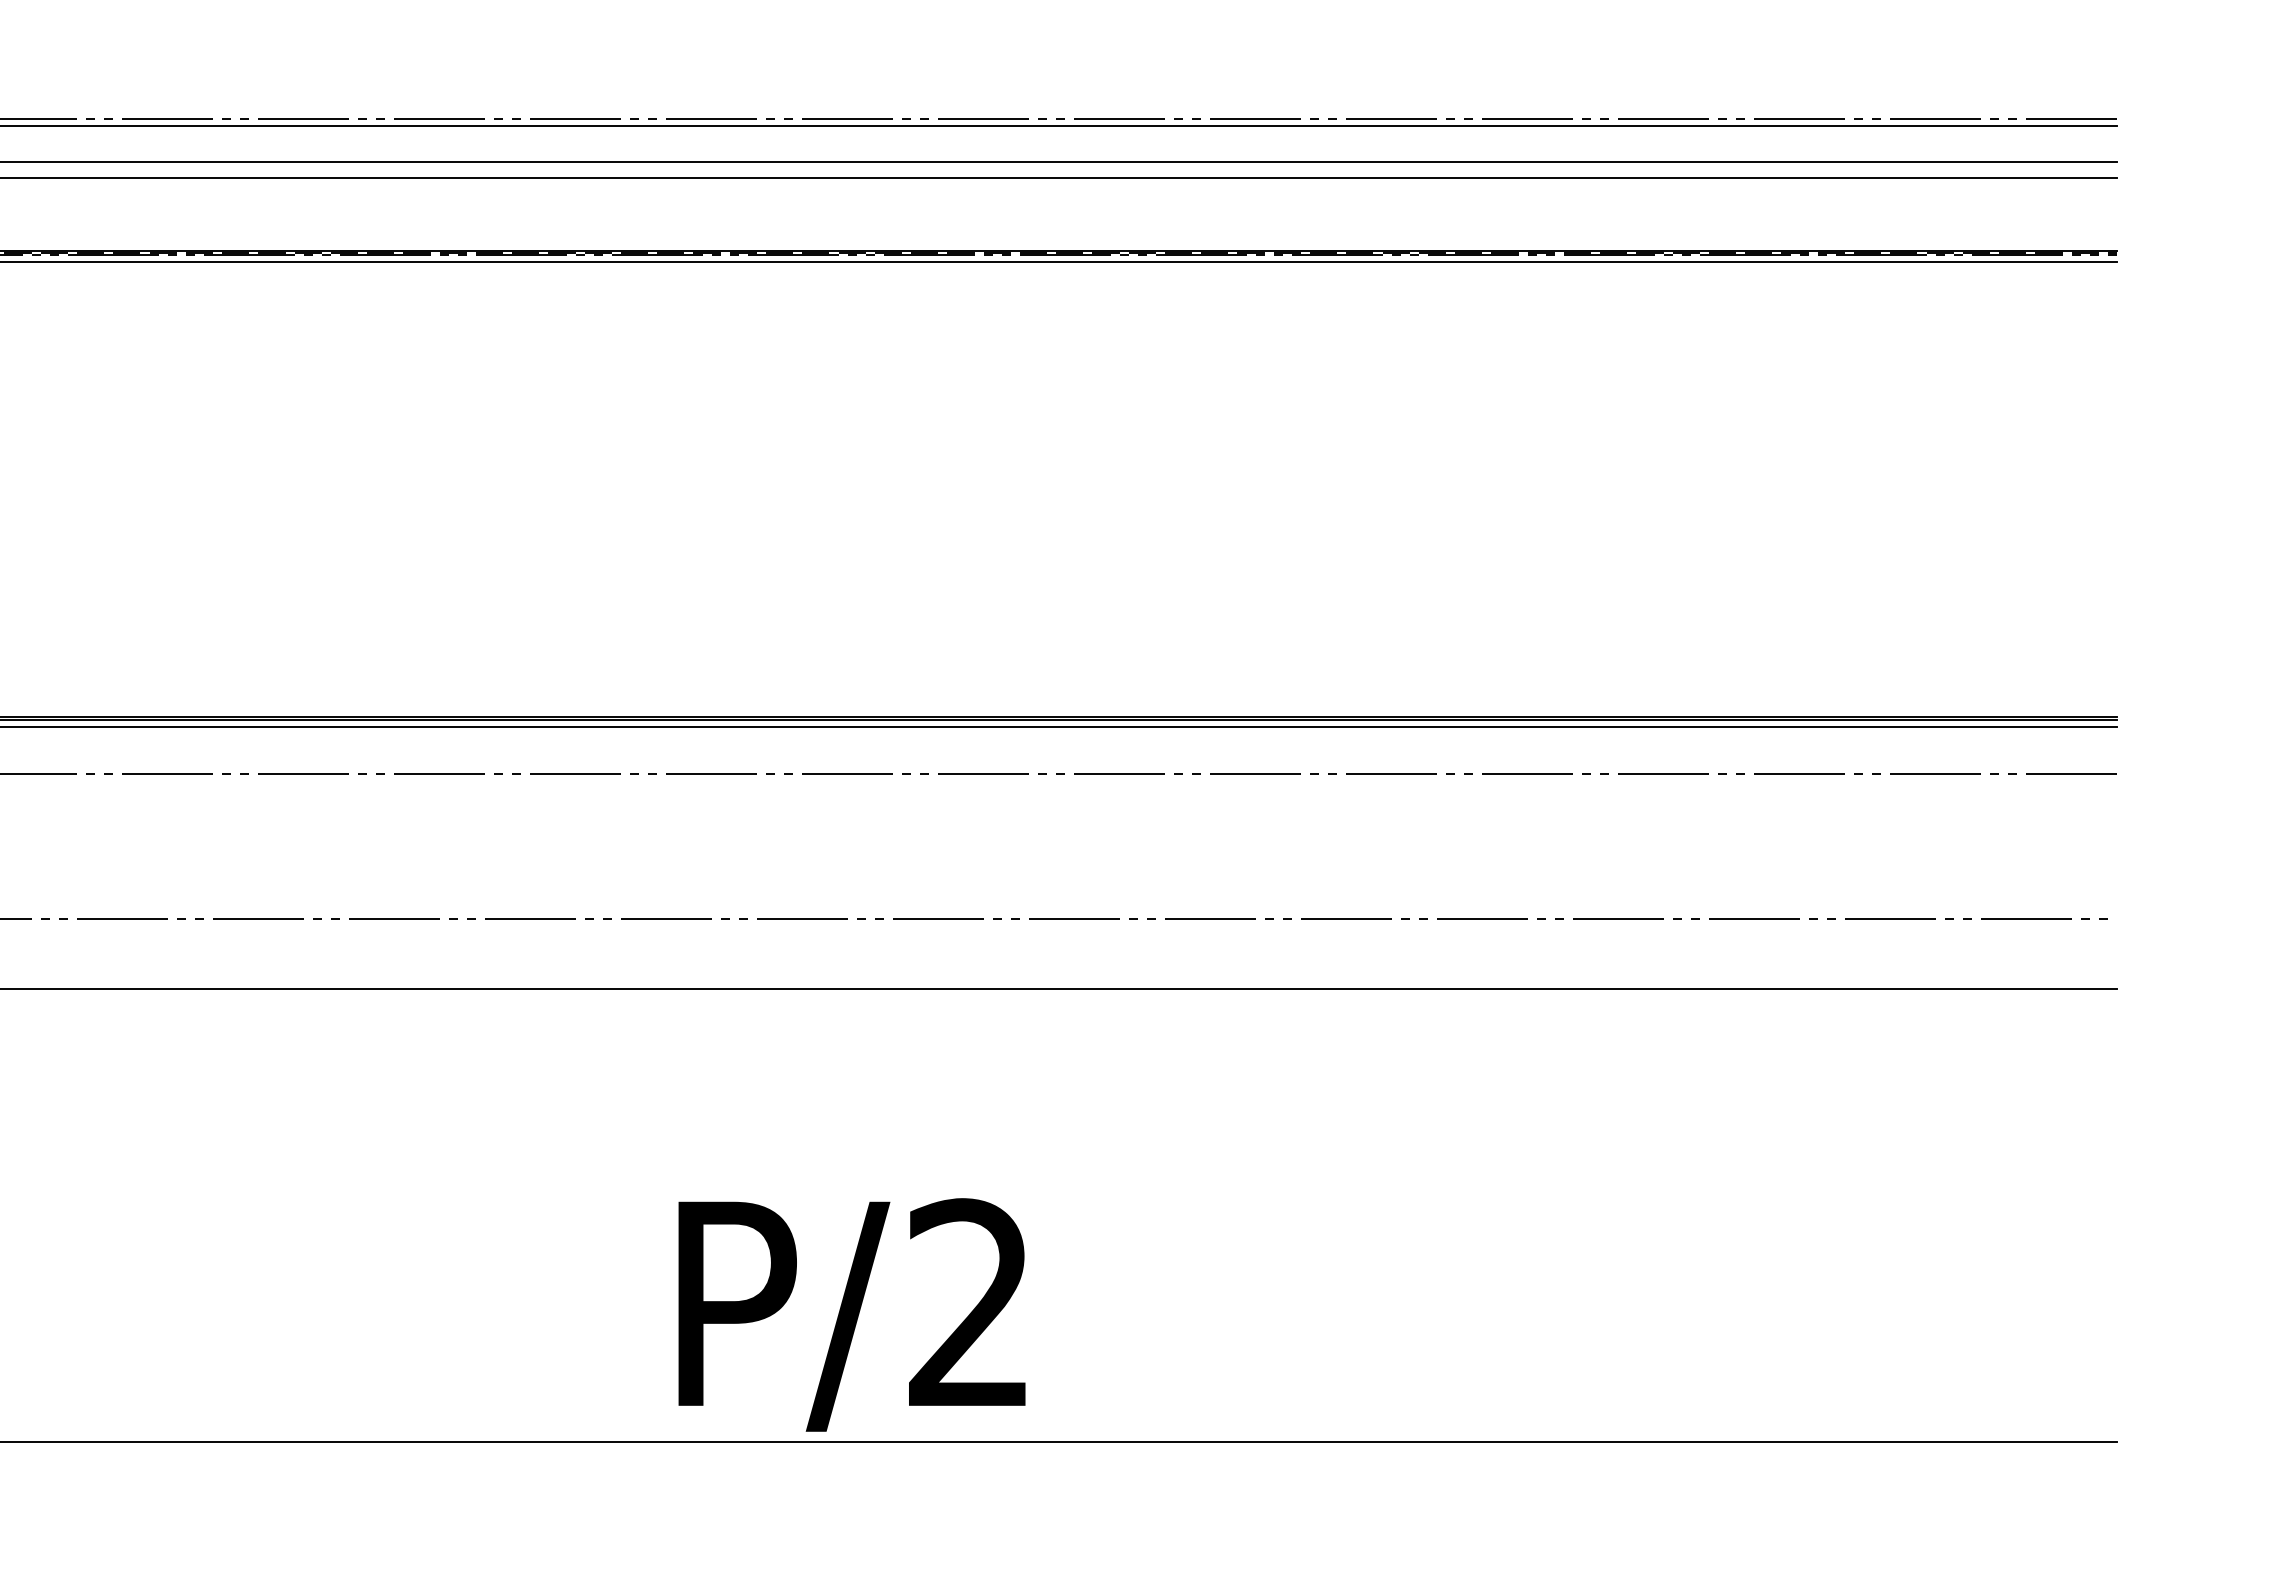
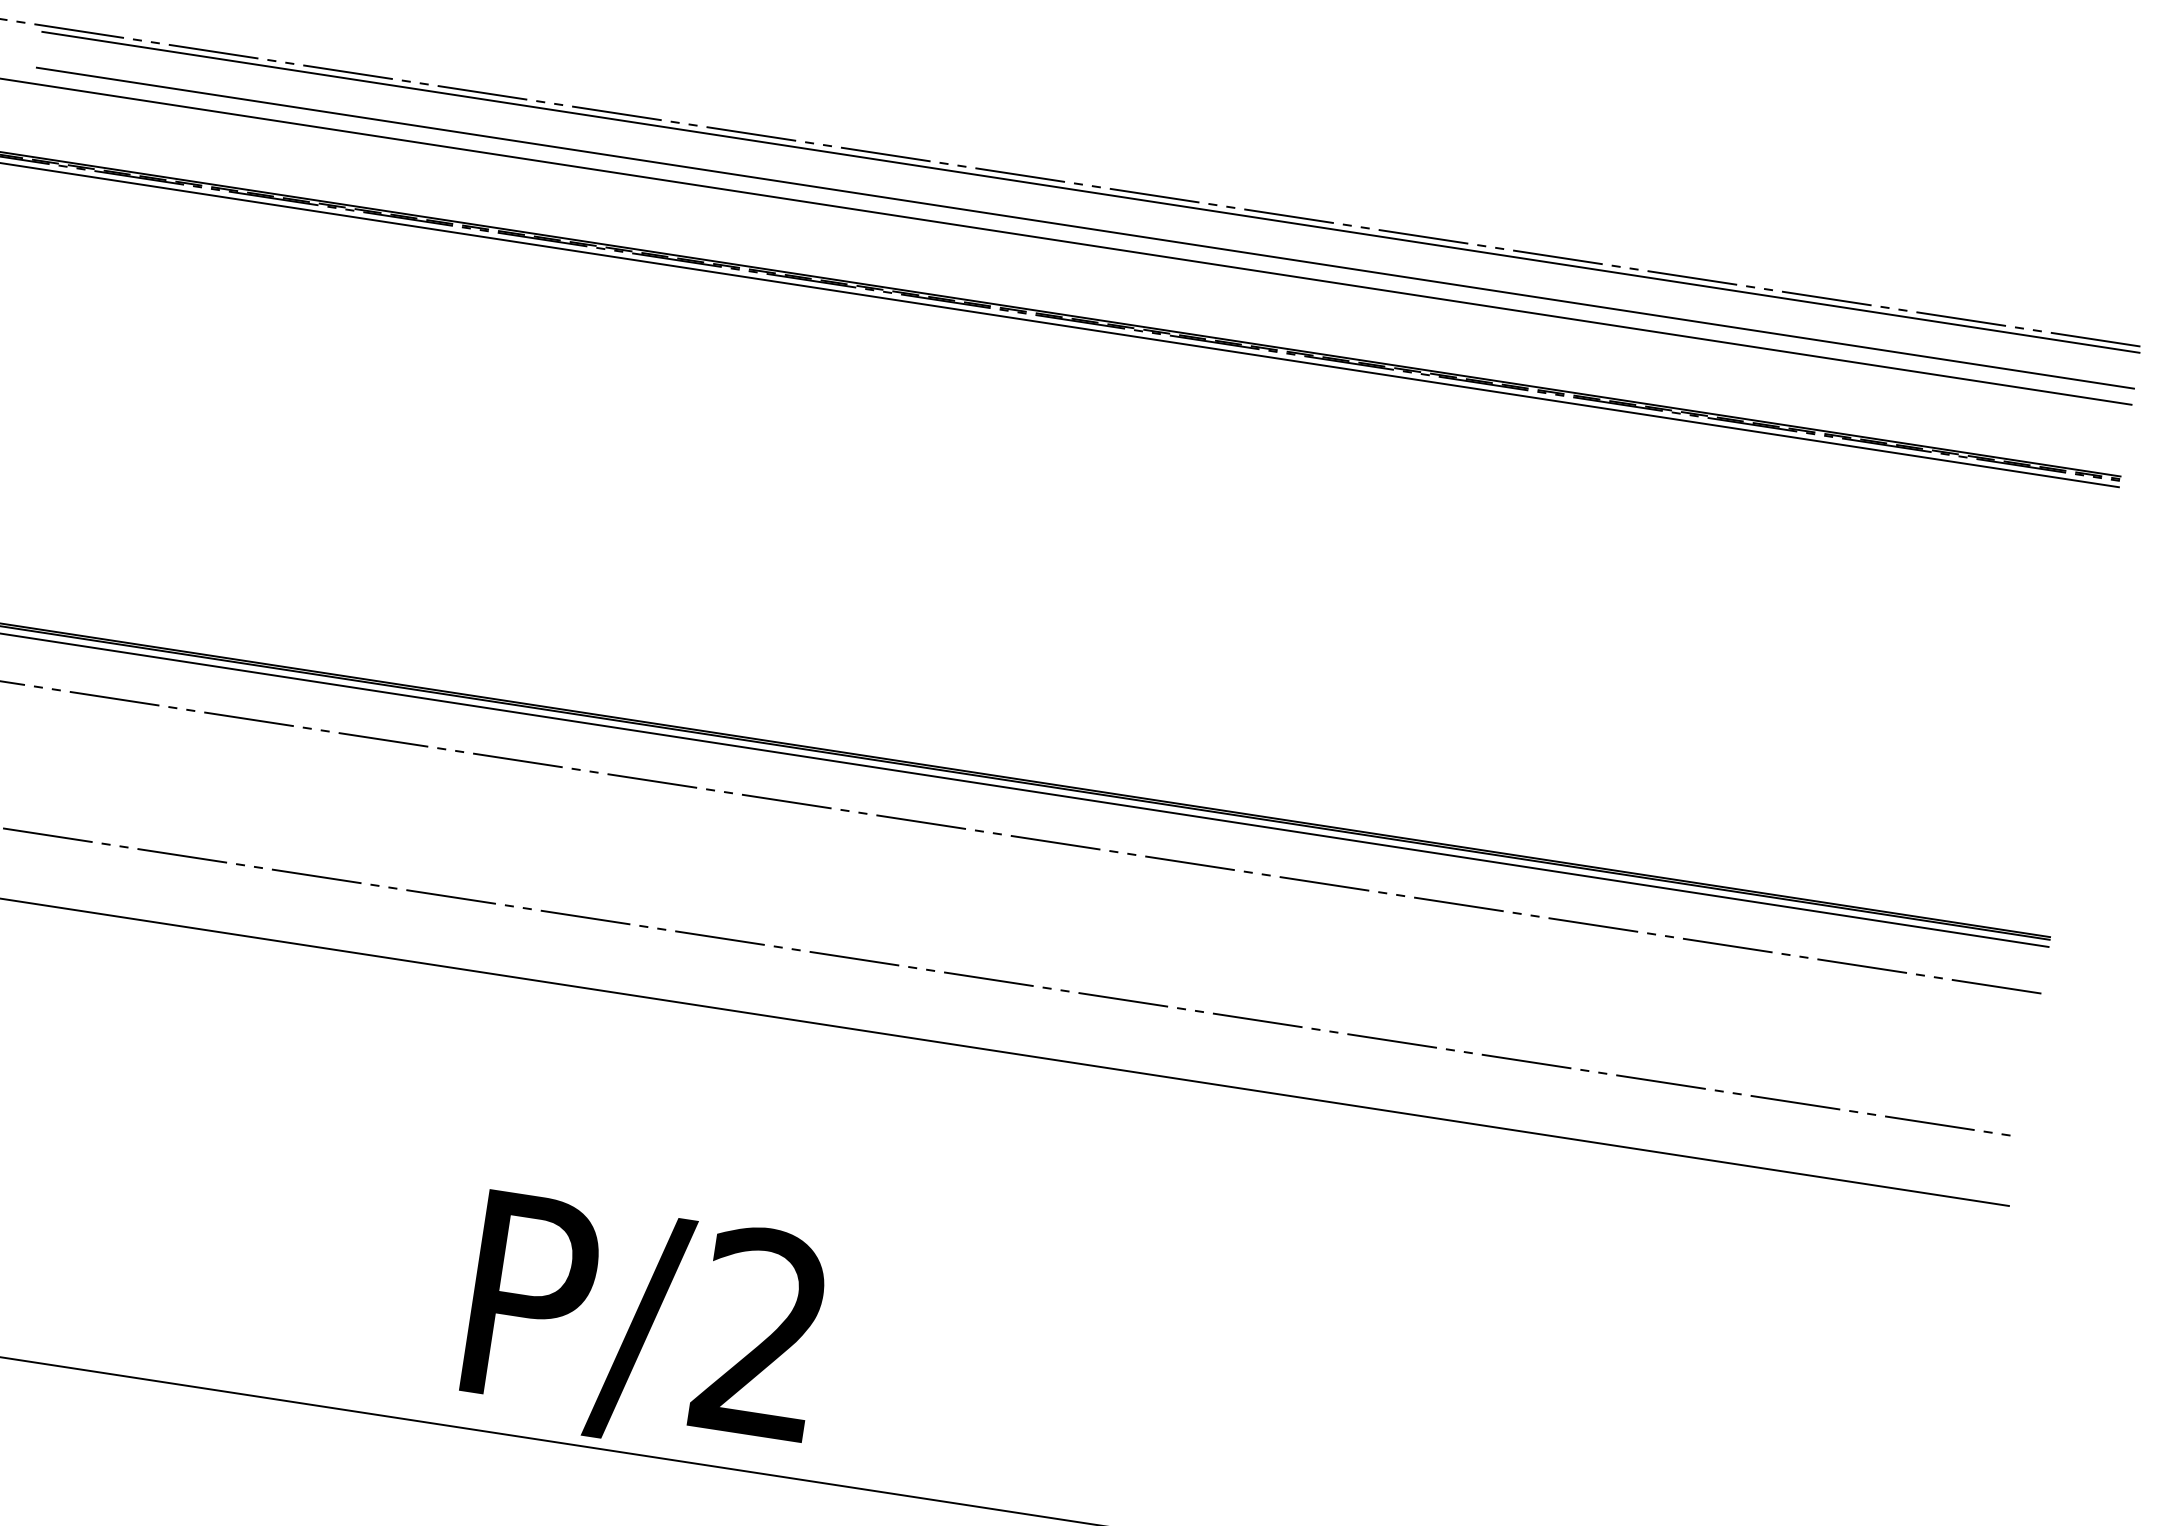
text: (851, 1314) -> (643, 1326), moved

